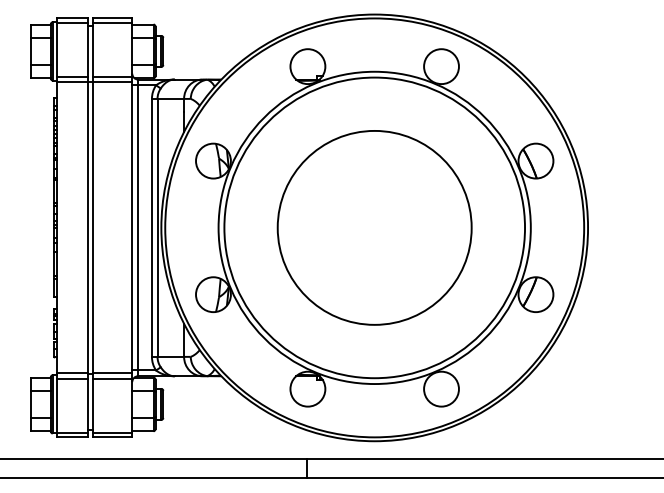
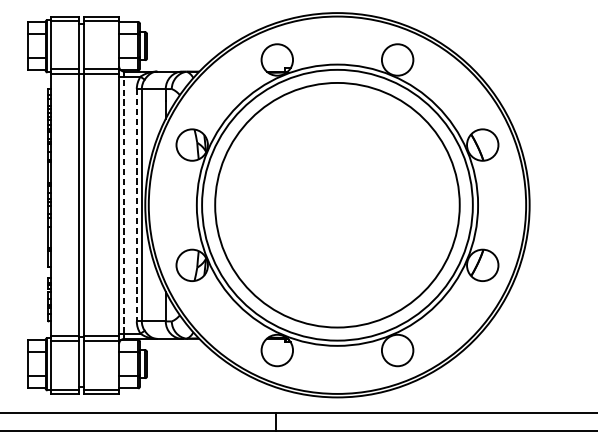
line: (138, 227) -> (124, 204), solid -> dashed
line: (151, 227) -> (136, 204), solid -> dashed
circle: (374, 227) -> (337, 204), size x1.4

